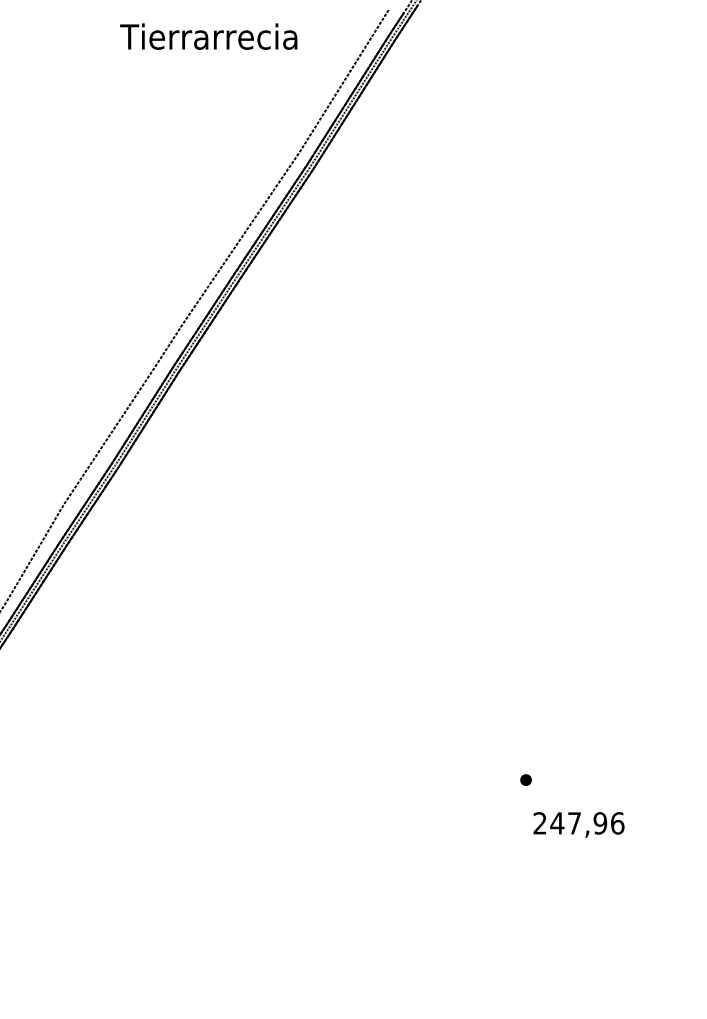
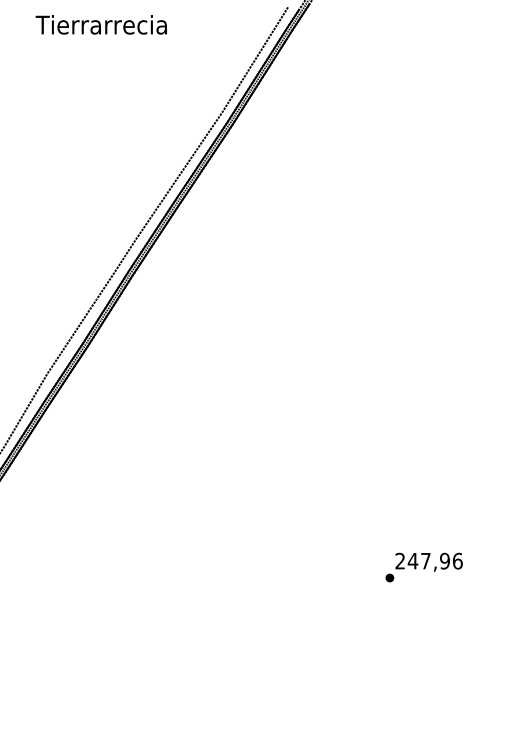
text: (208, 36) -> (101, 24), moved
text: (578, 824) -> (428, 562), moved

